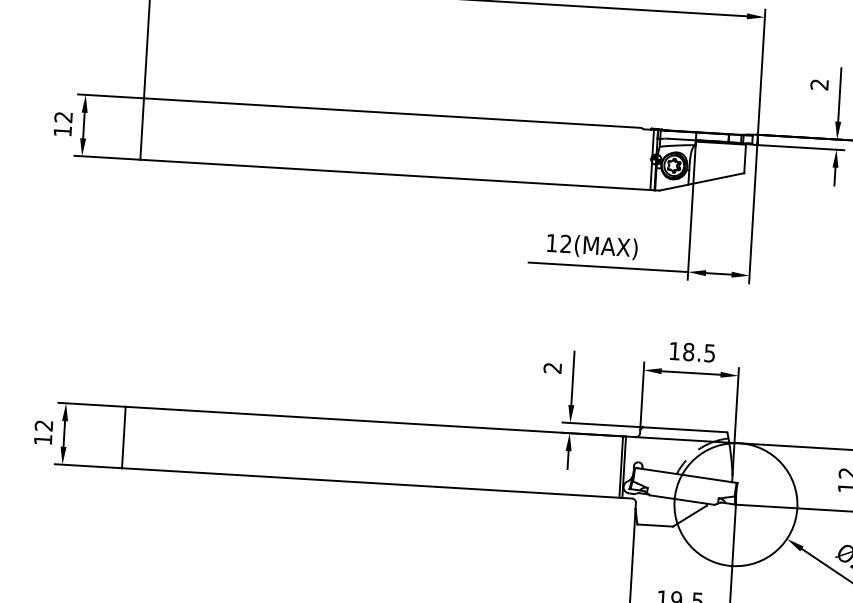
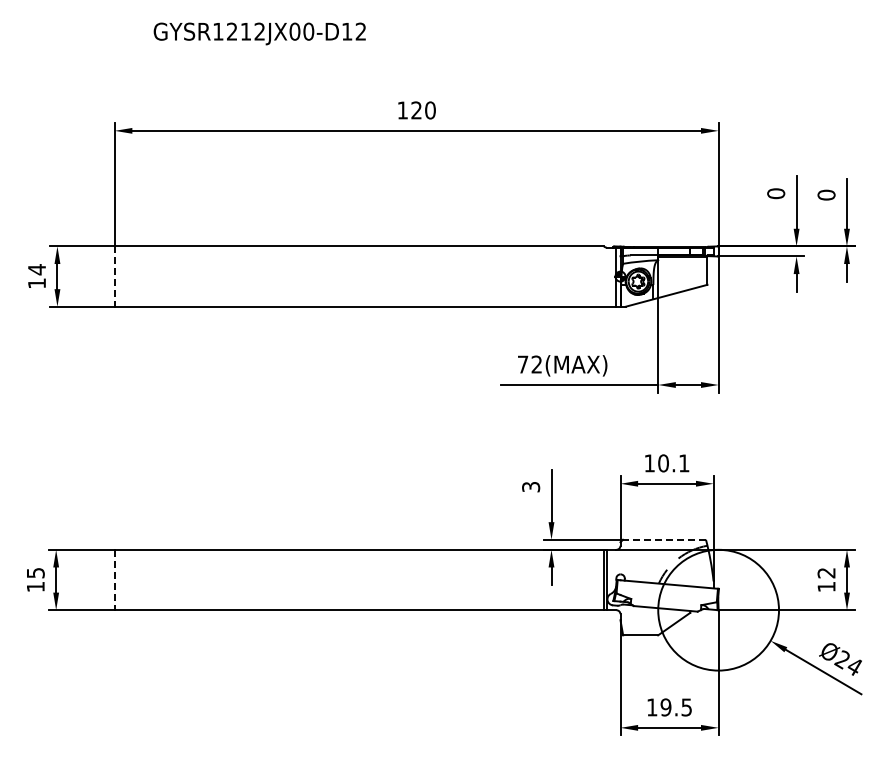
text: (819, 84) -> (776, 193), 2 -> 0
text: (63, 117) -> (36, 269), 12 -> 14
line: (141, 129) -> (114, 277), solid -> dashed
text: (552, 243) -> (523, 364), 12(MAX) -> 72(MAX)
text: (698, 352) -> (673, 463), 18.5 -> 10.1
text: (553, 368) -> (531, 487), 2 -> 3
text: (43, 426) -> (35, 573), 12 -> 15
line: (685, 429) -> (664, 539), solid -> dashed
line: (123, 437) -> (114, 580), solid -> dashed

